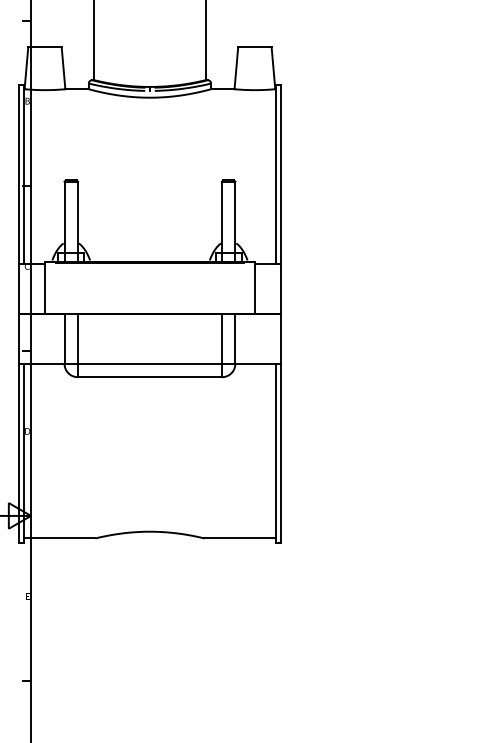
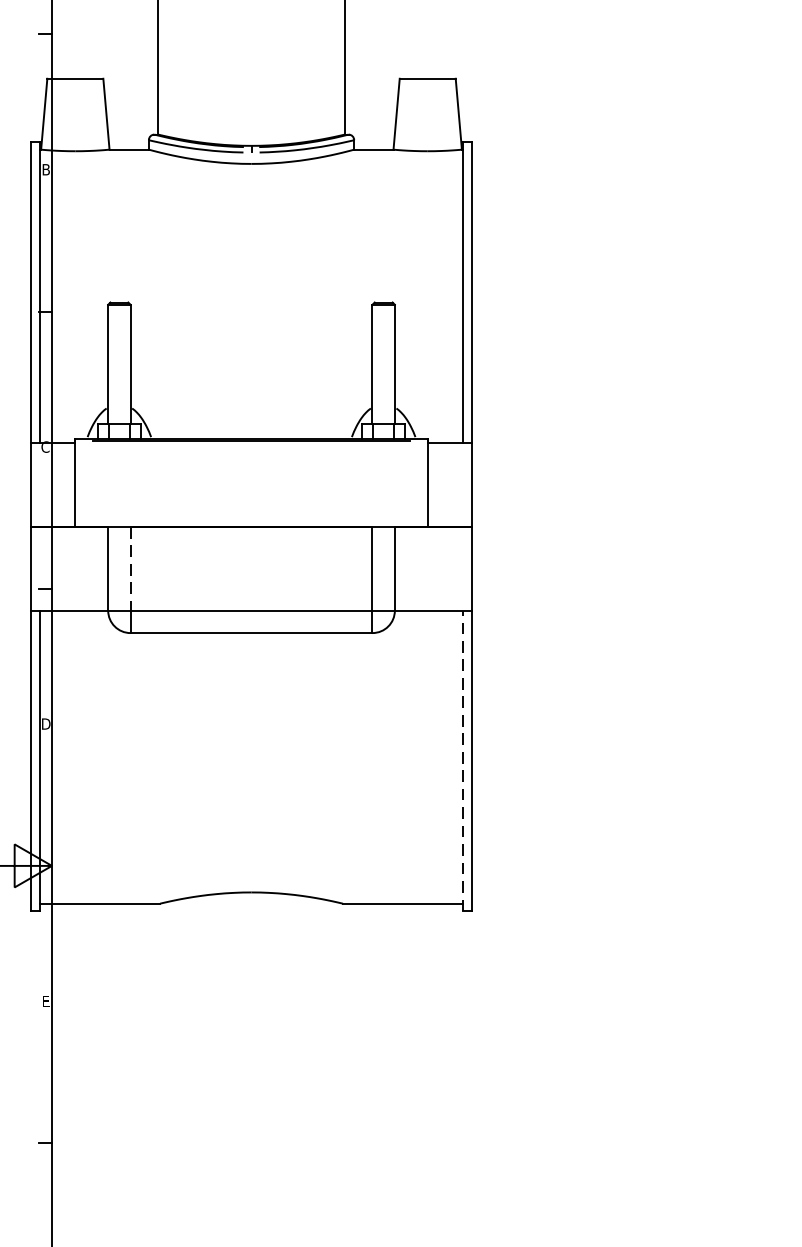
line: (77, 338) -> (129, 568), solid -> dashed
line: (275, 453) -> (462, 761), solid -> dashed

